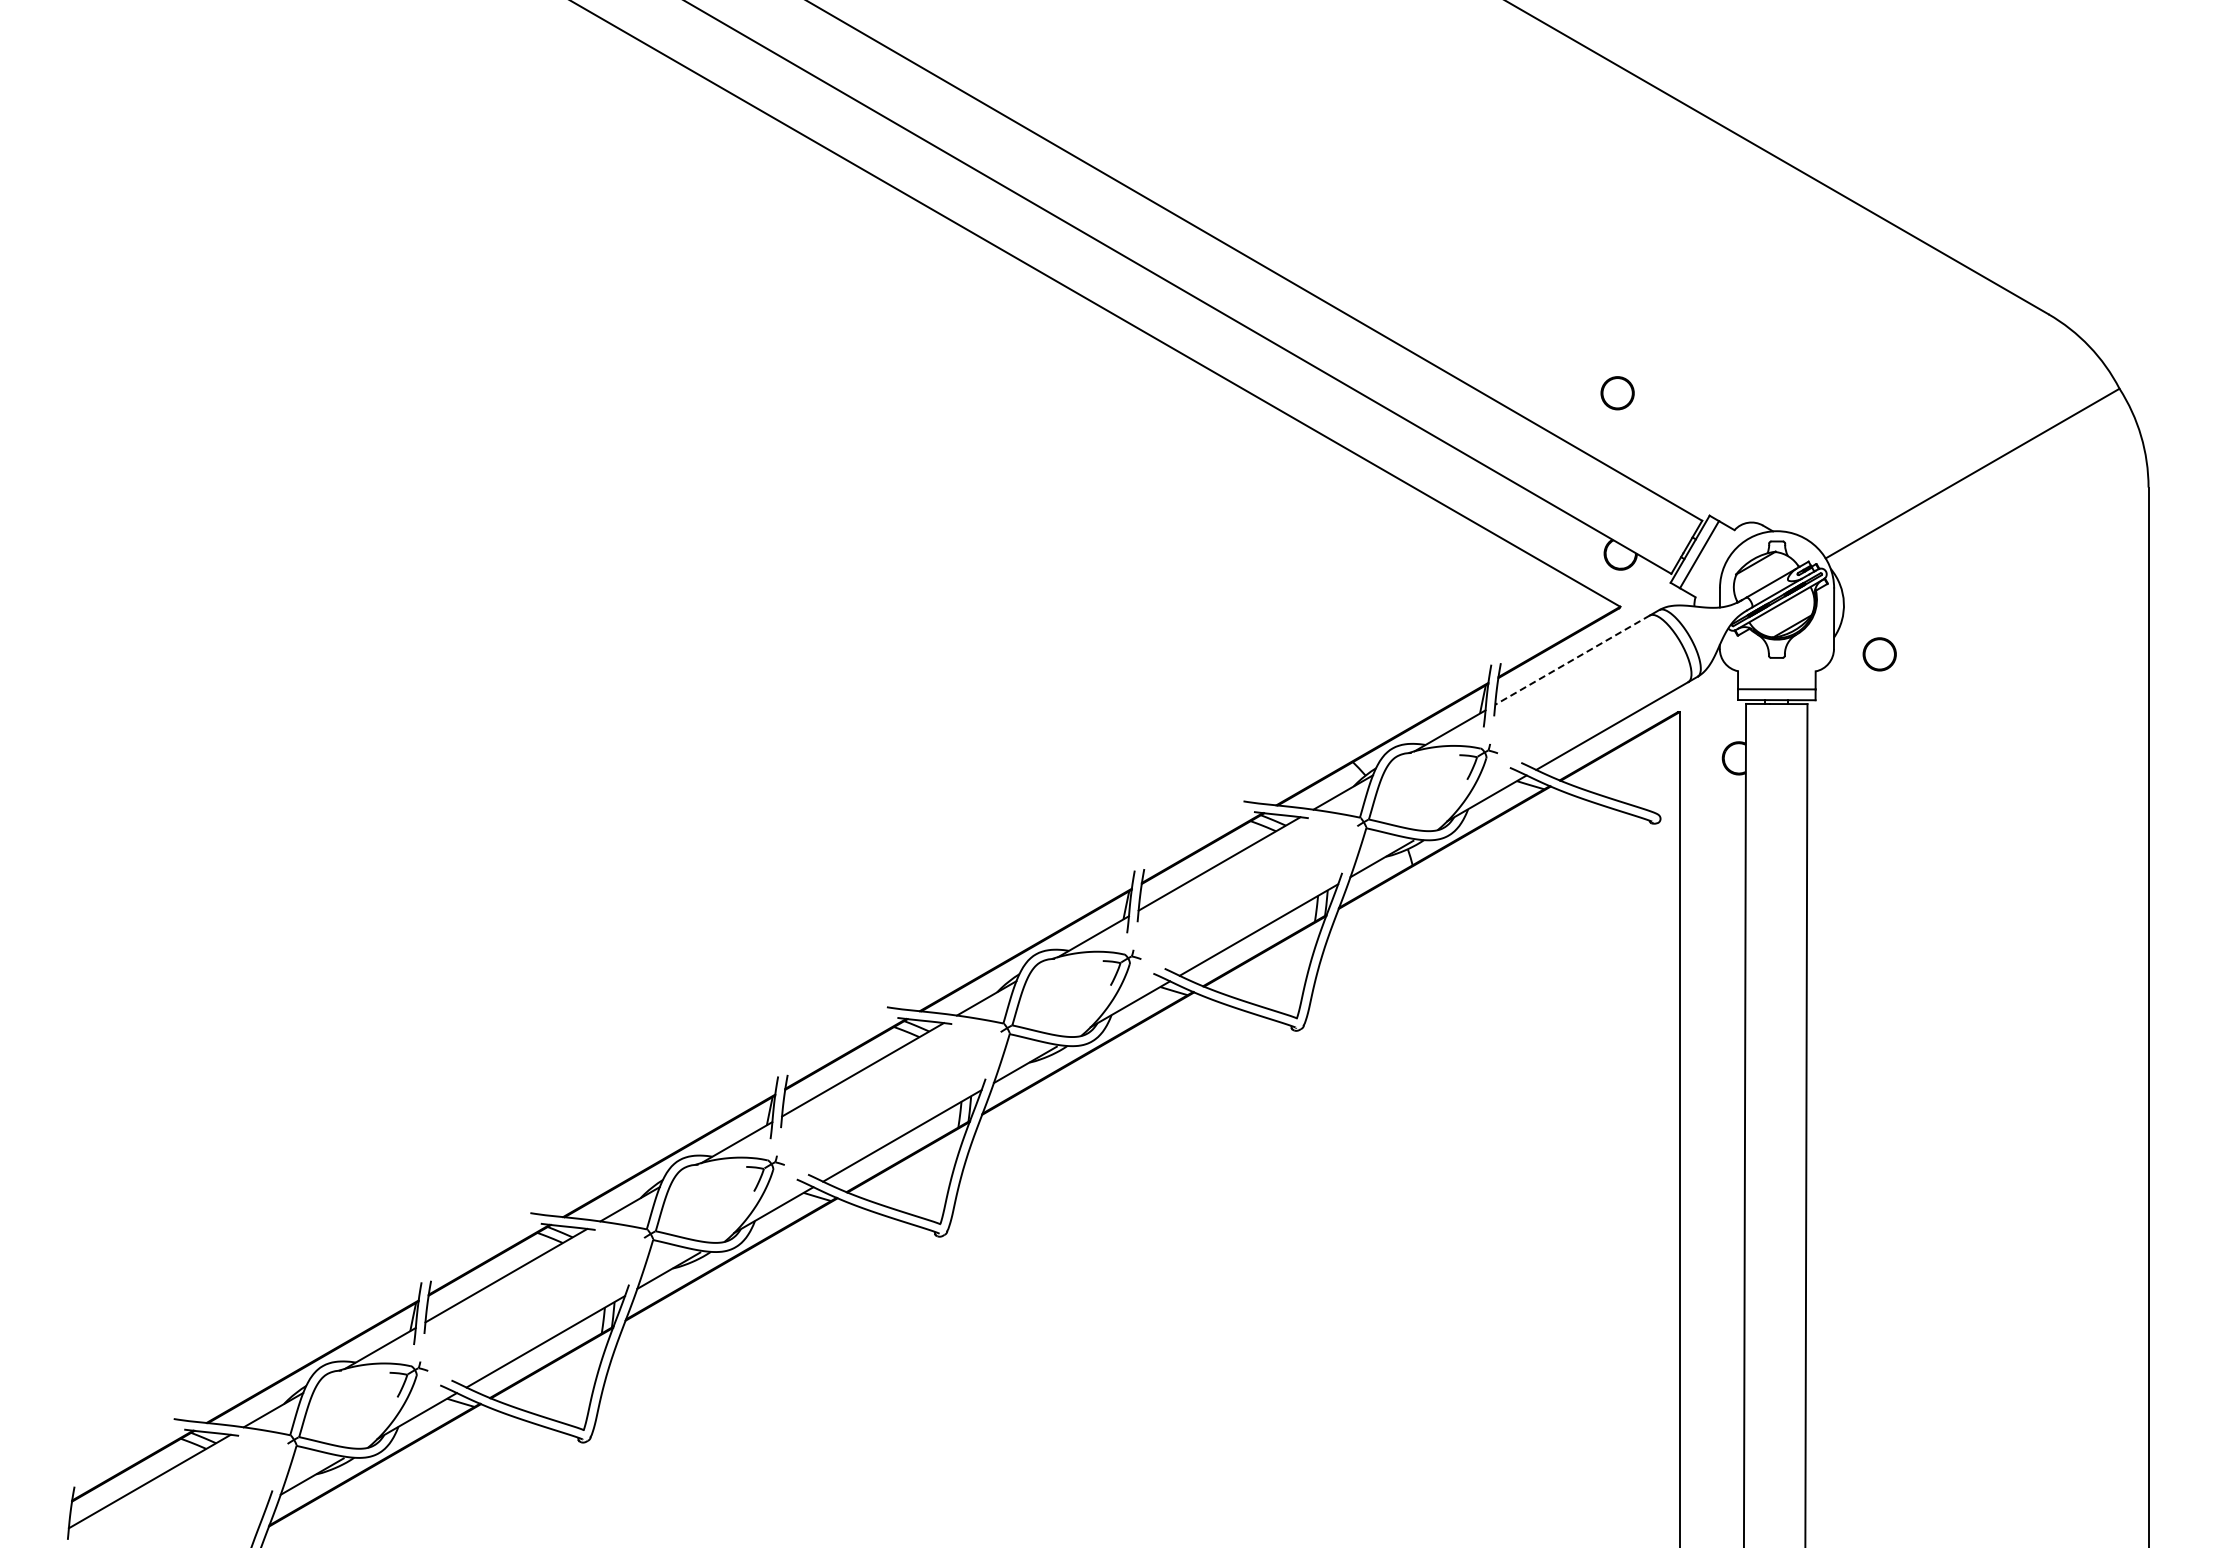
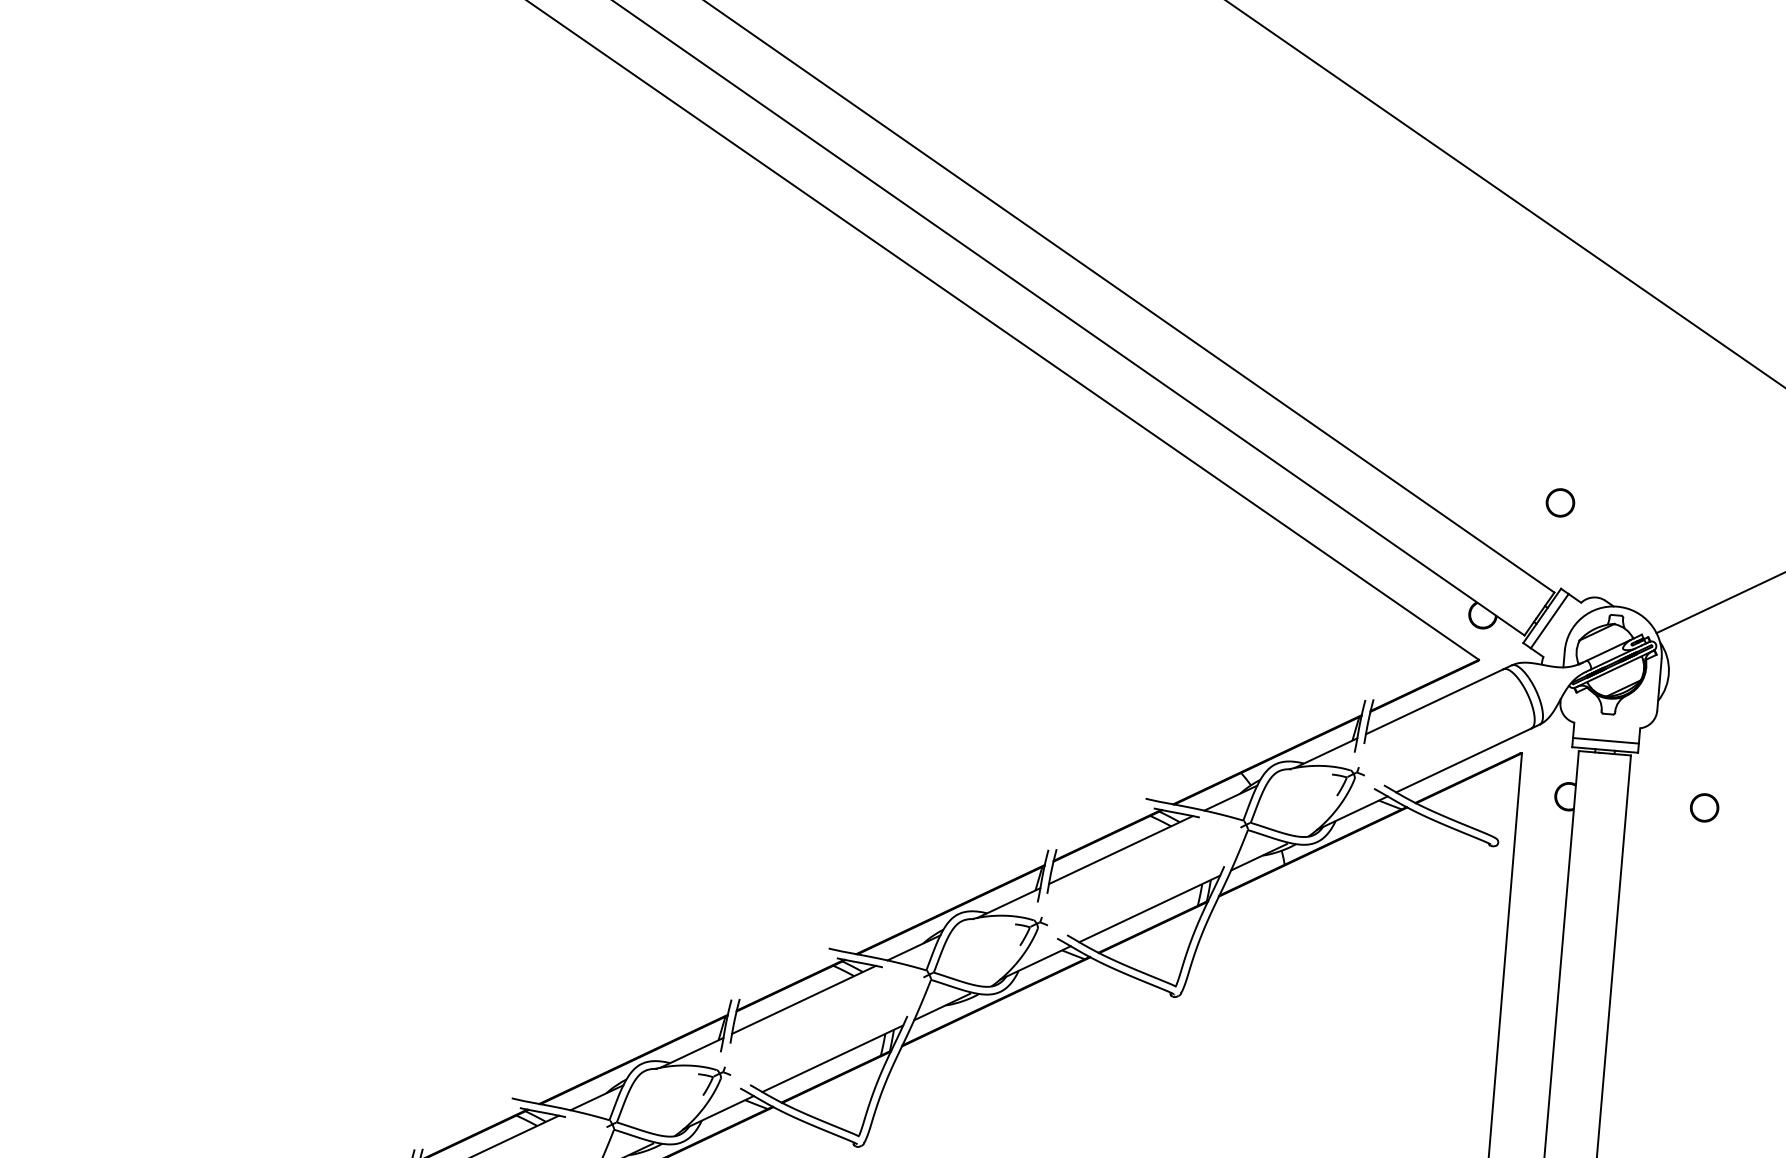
circle: (1617, 393) -> (1560, 503), moved
circle: (1879, 654) -> (1704, 807), moved
line: (1572, 660) -> (1434, 702), dashed -> solid

